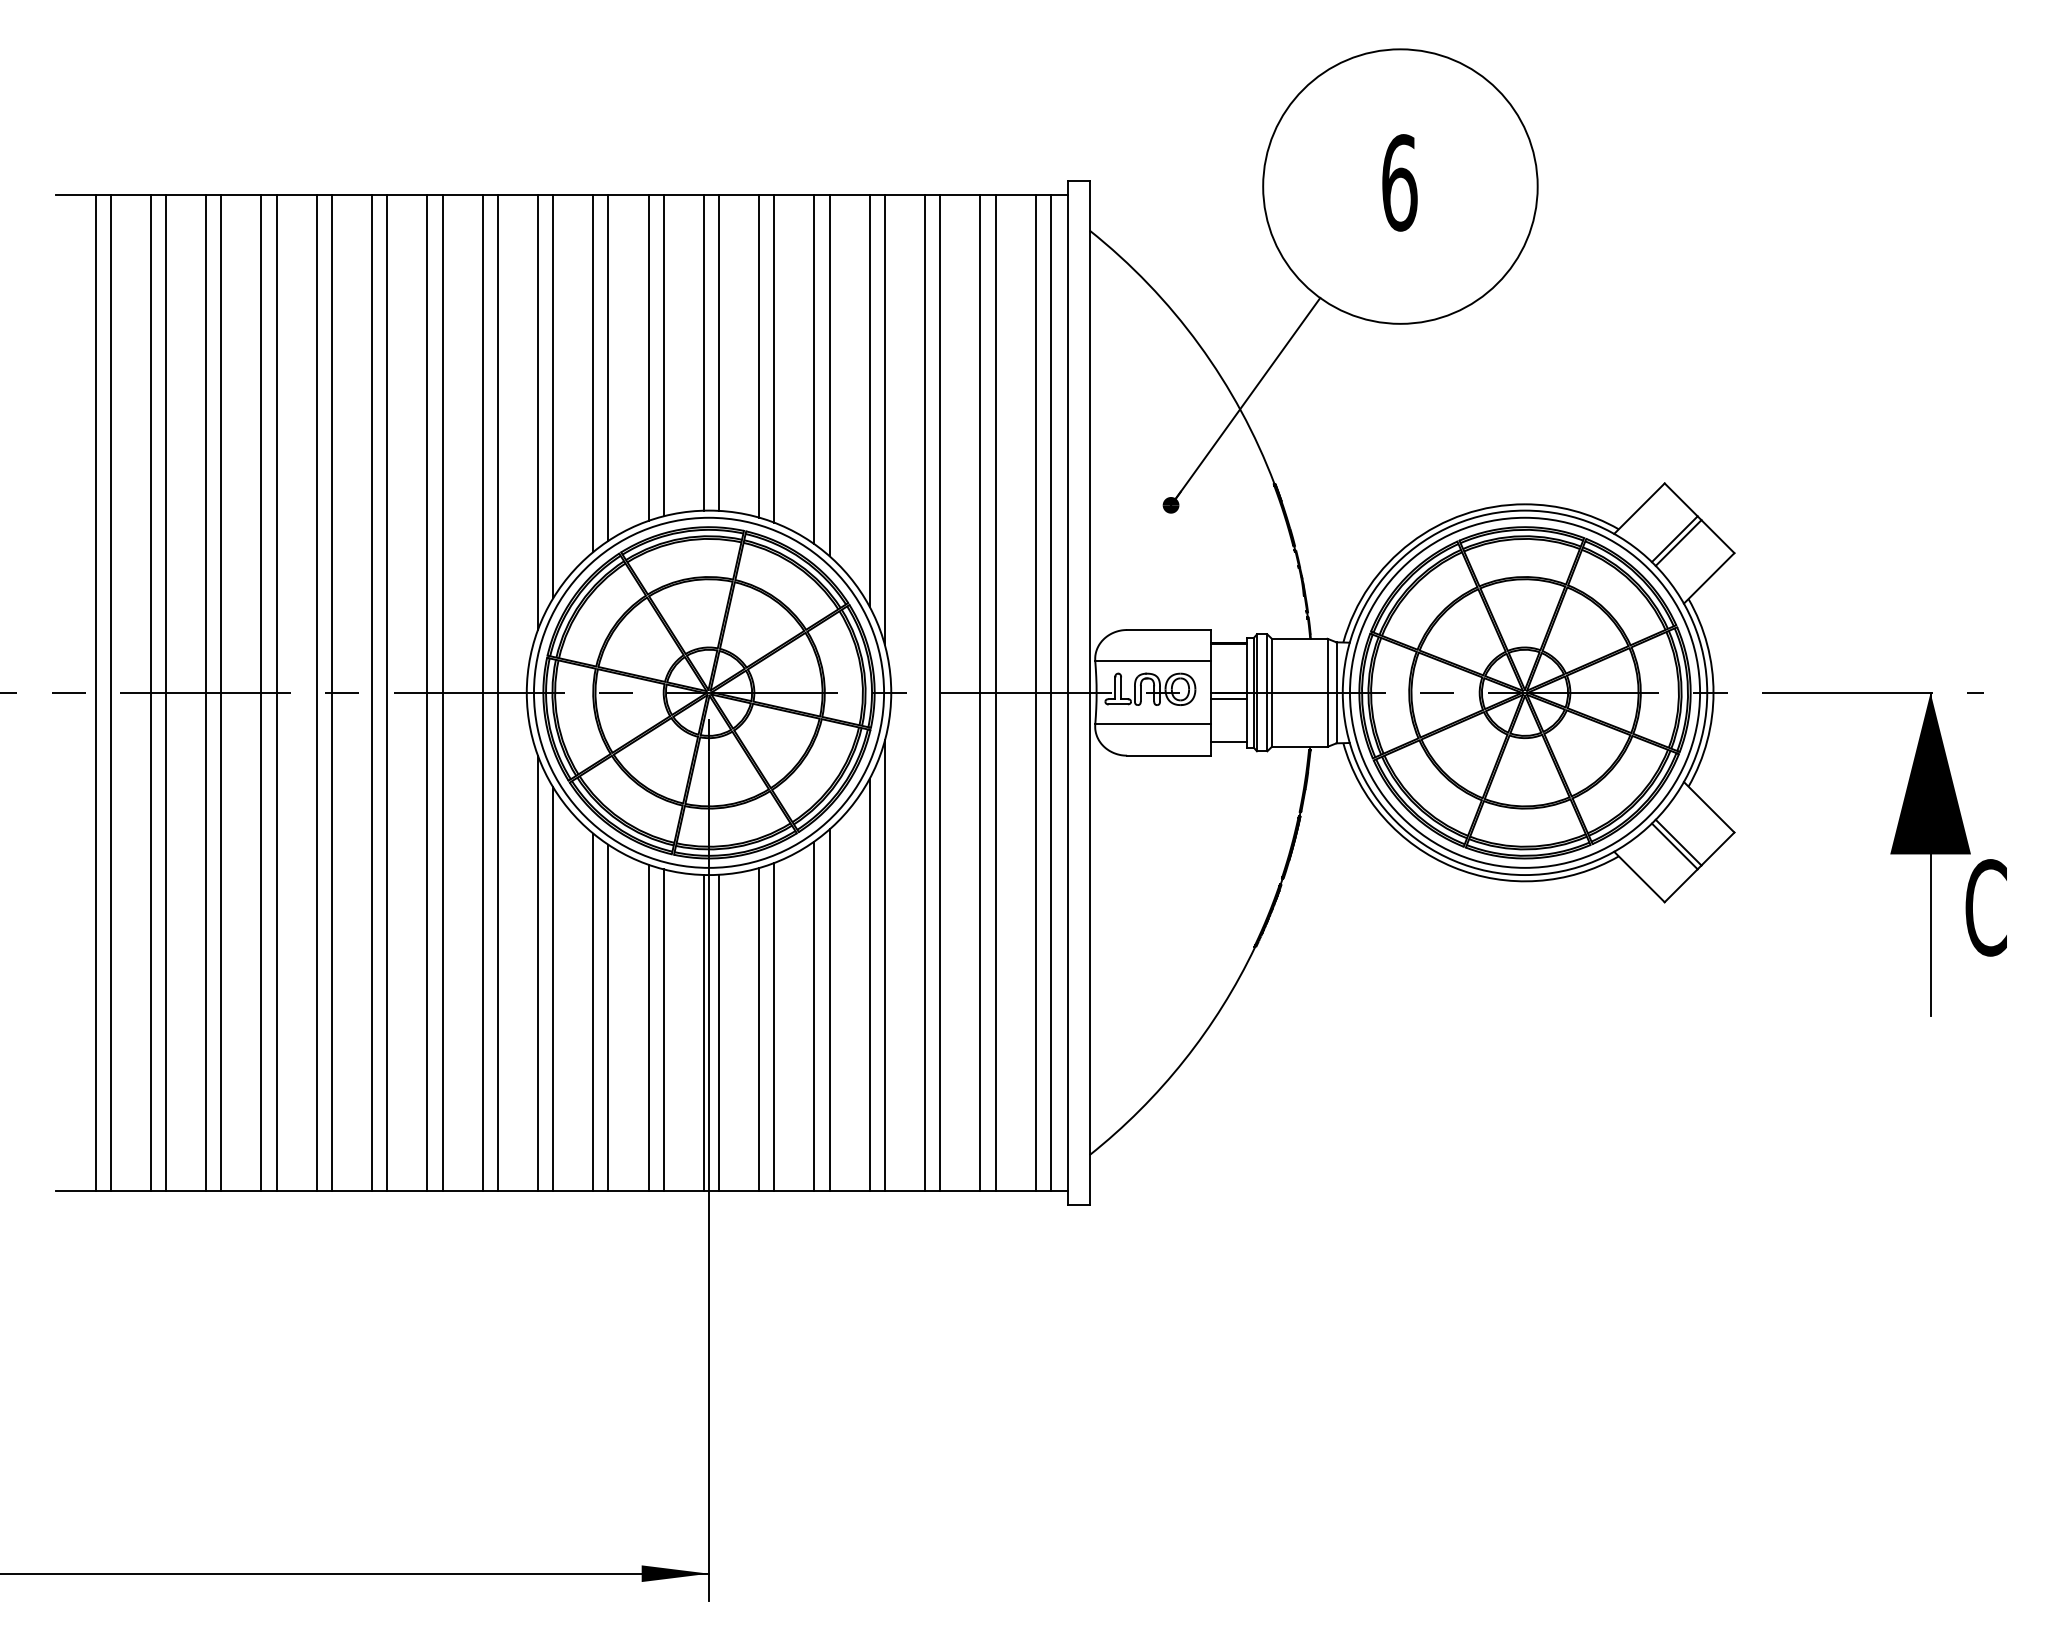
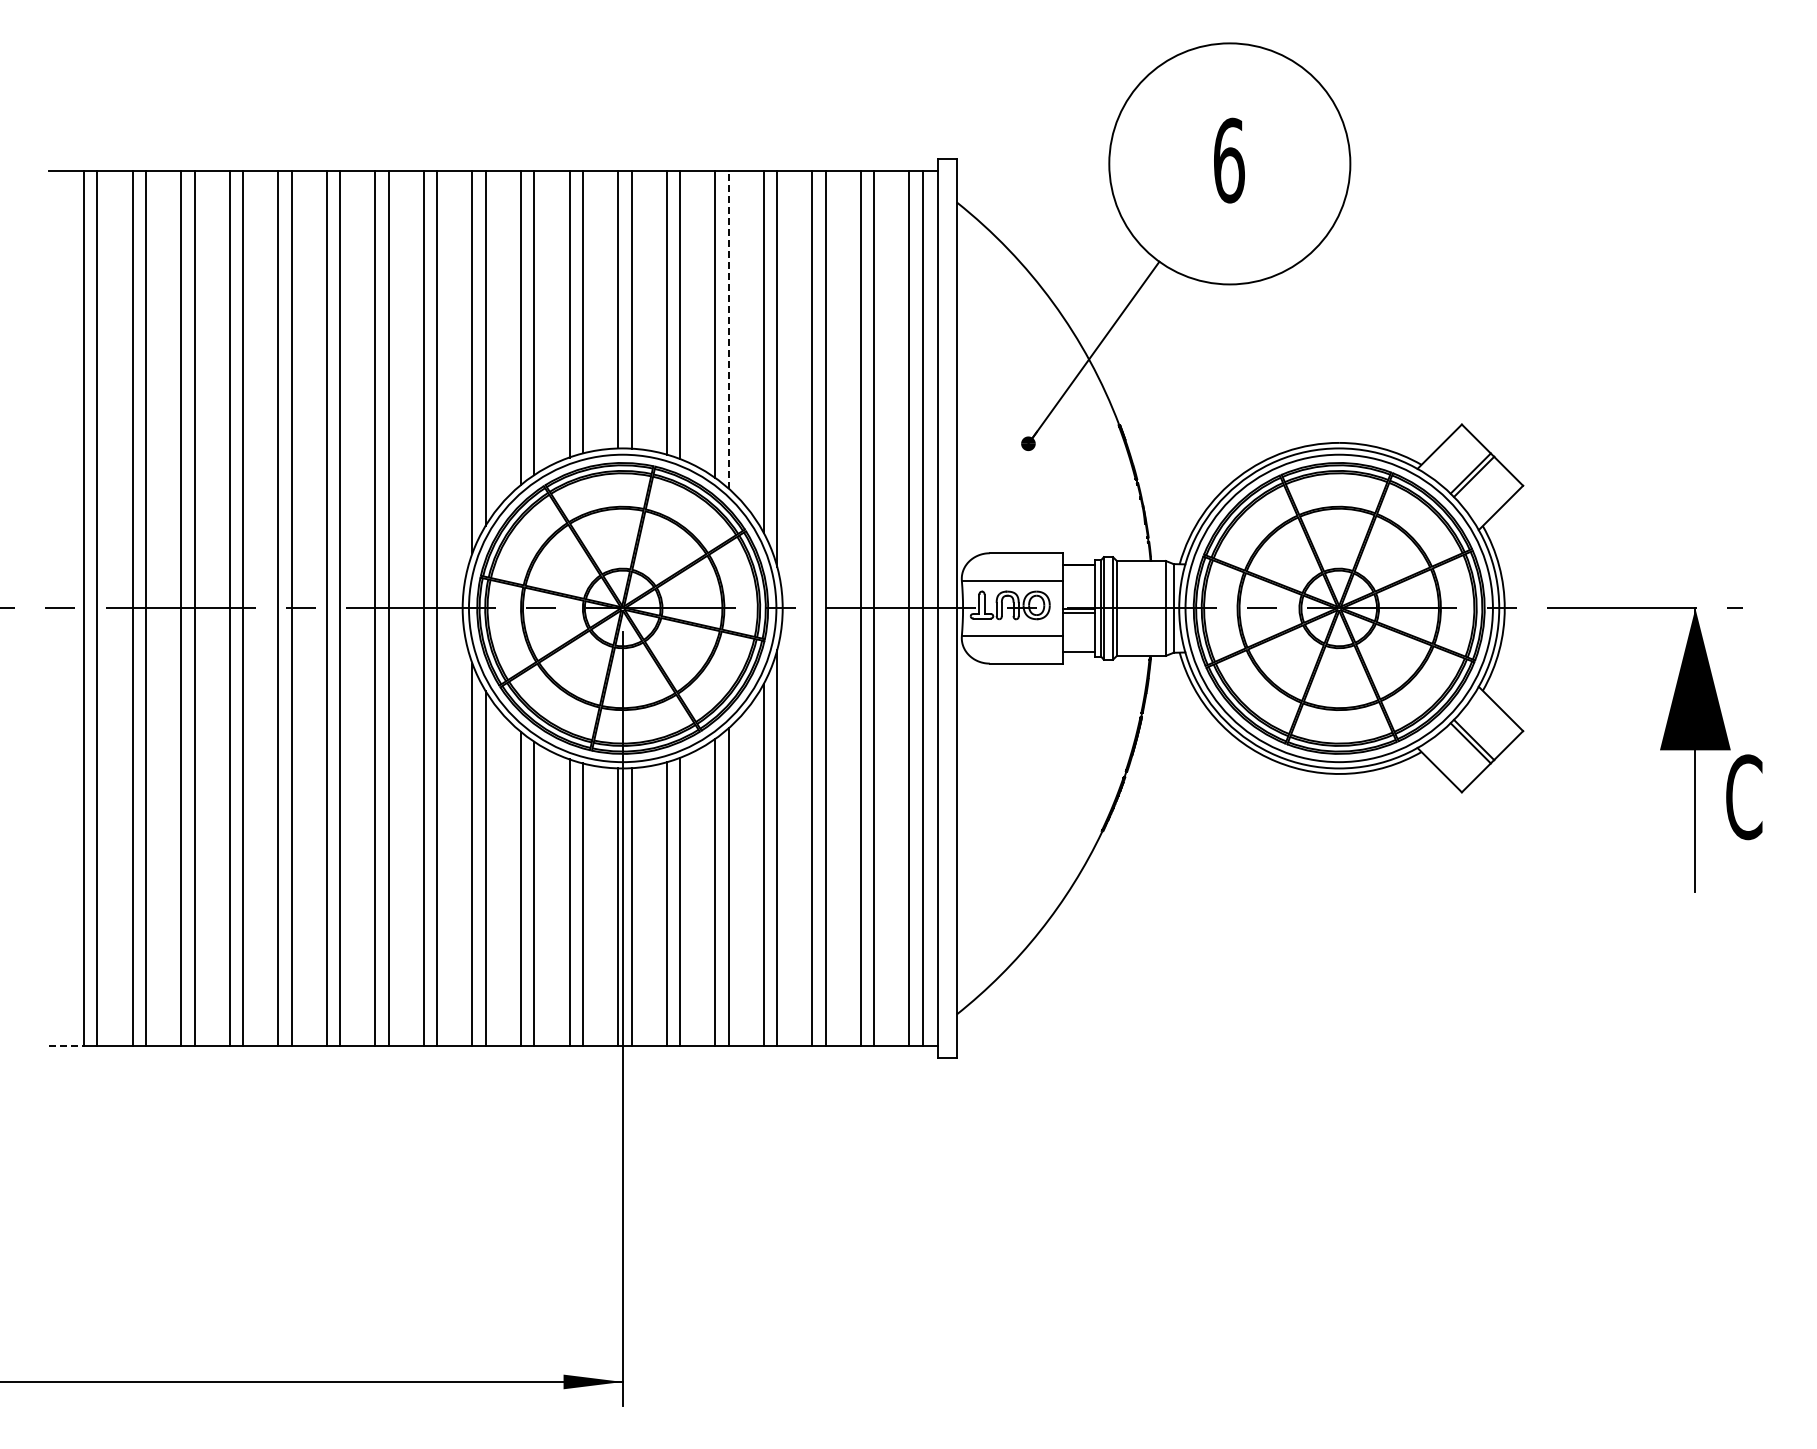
line: (829, 375) -> (728, 329), solid -> dashed
line: (75, 1190) -> (66, 1045), solid -> dashed

